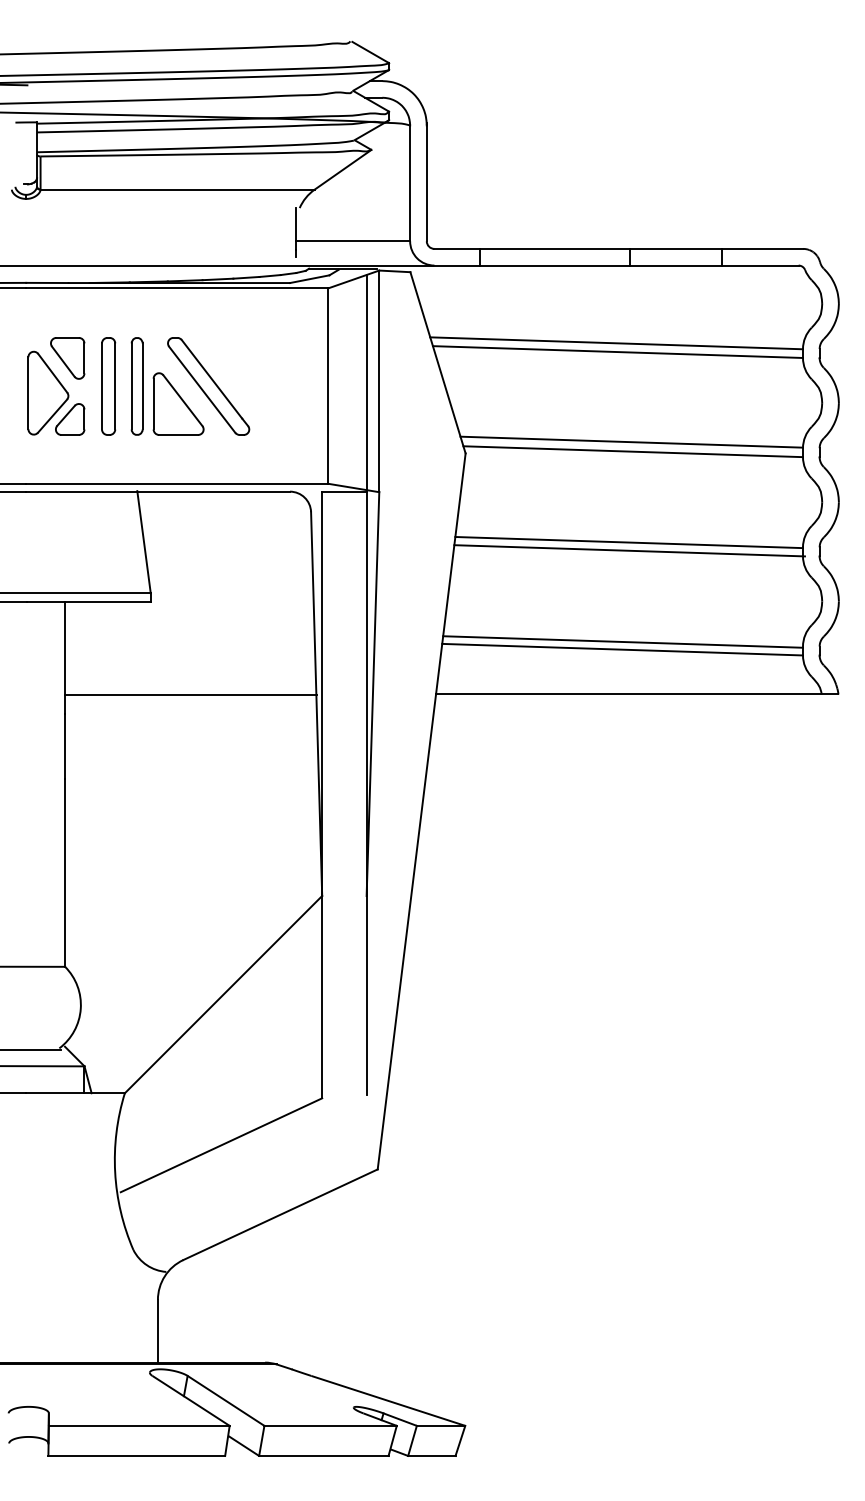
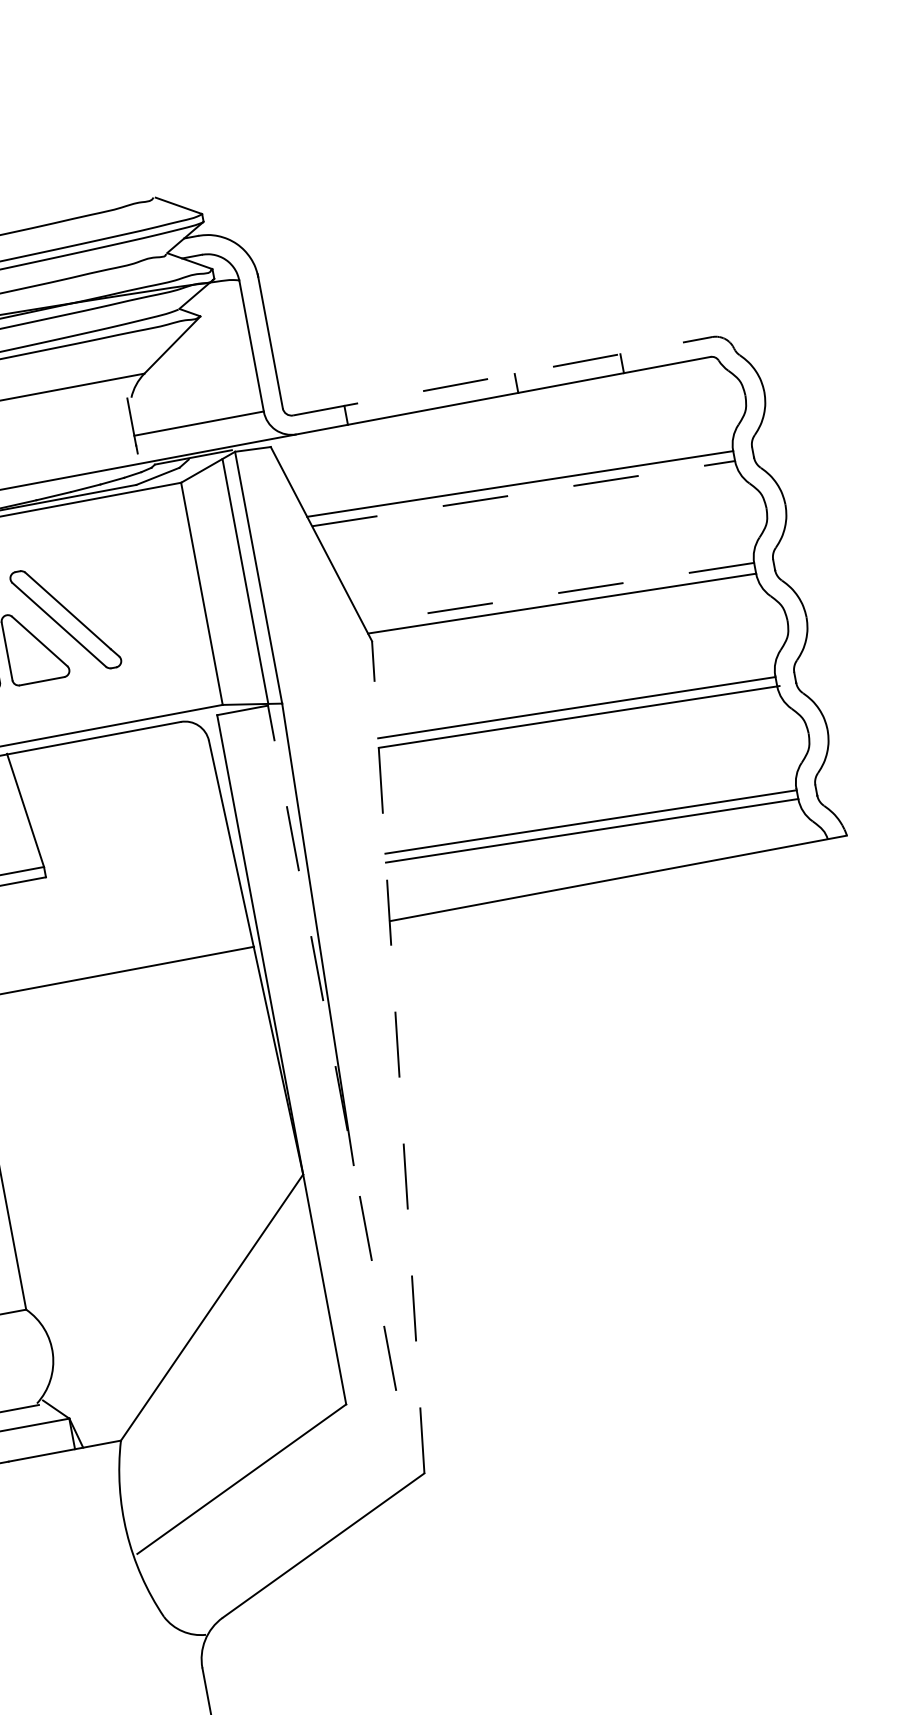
line: (619, 248) -> (503, 375), solid -> dashed
line: (618, 352) -> (524, 494), solid -> dashed
line: (631, 442) -> (558, 593), solid -> dashed
line: (366, 793) -> (331, 1048), solid -> dashed
line: (421, 811) -> (398, 1057), solid -> dashed

